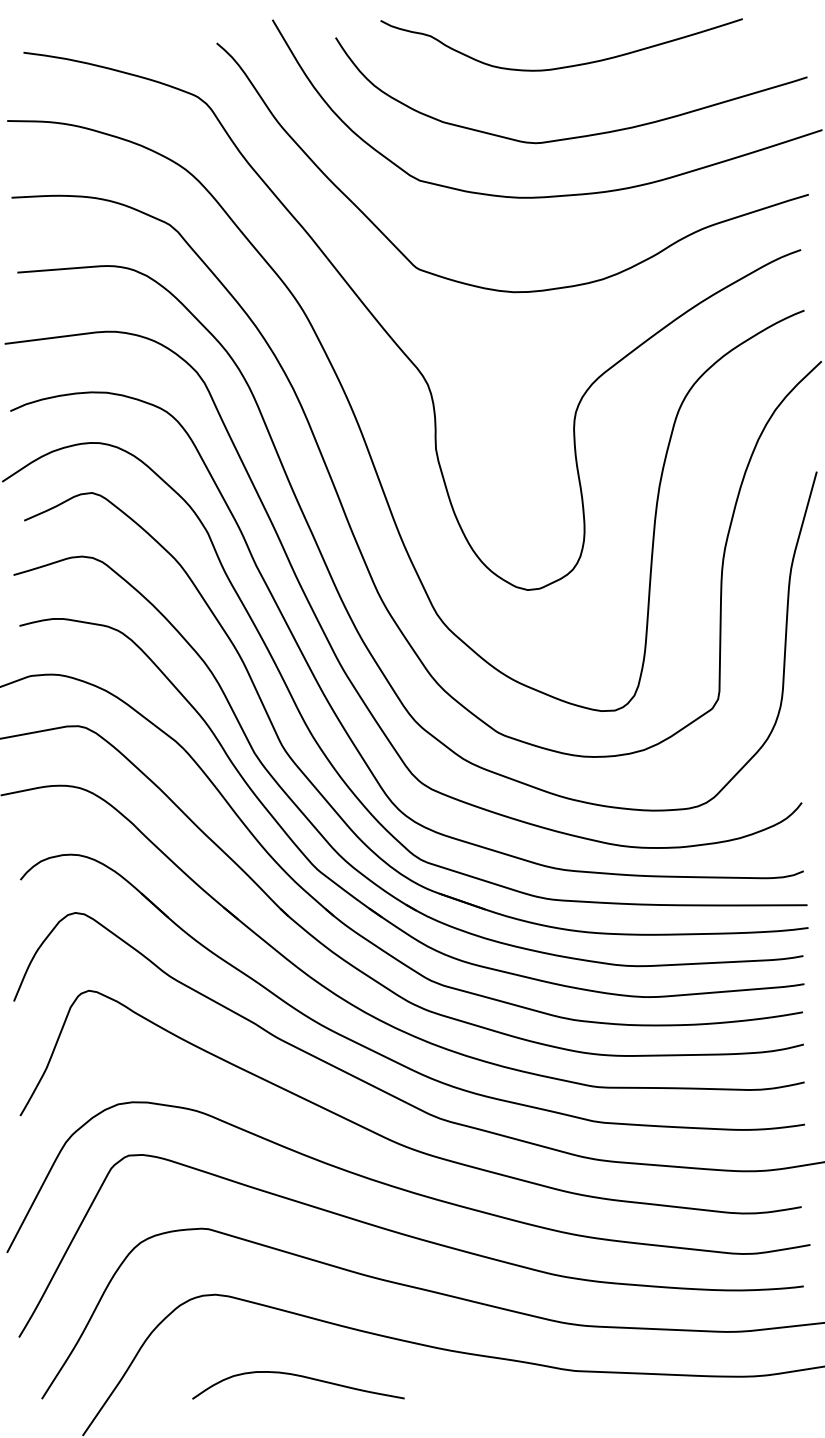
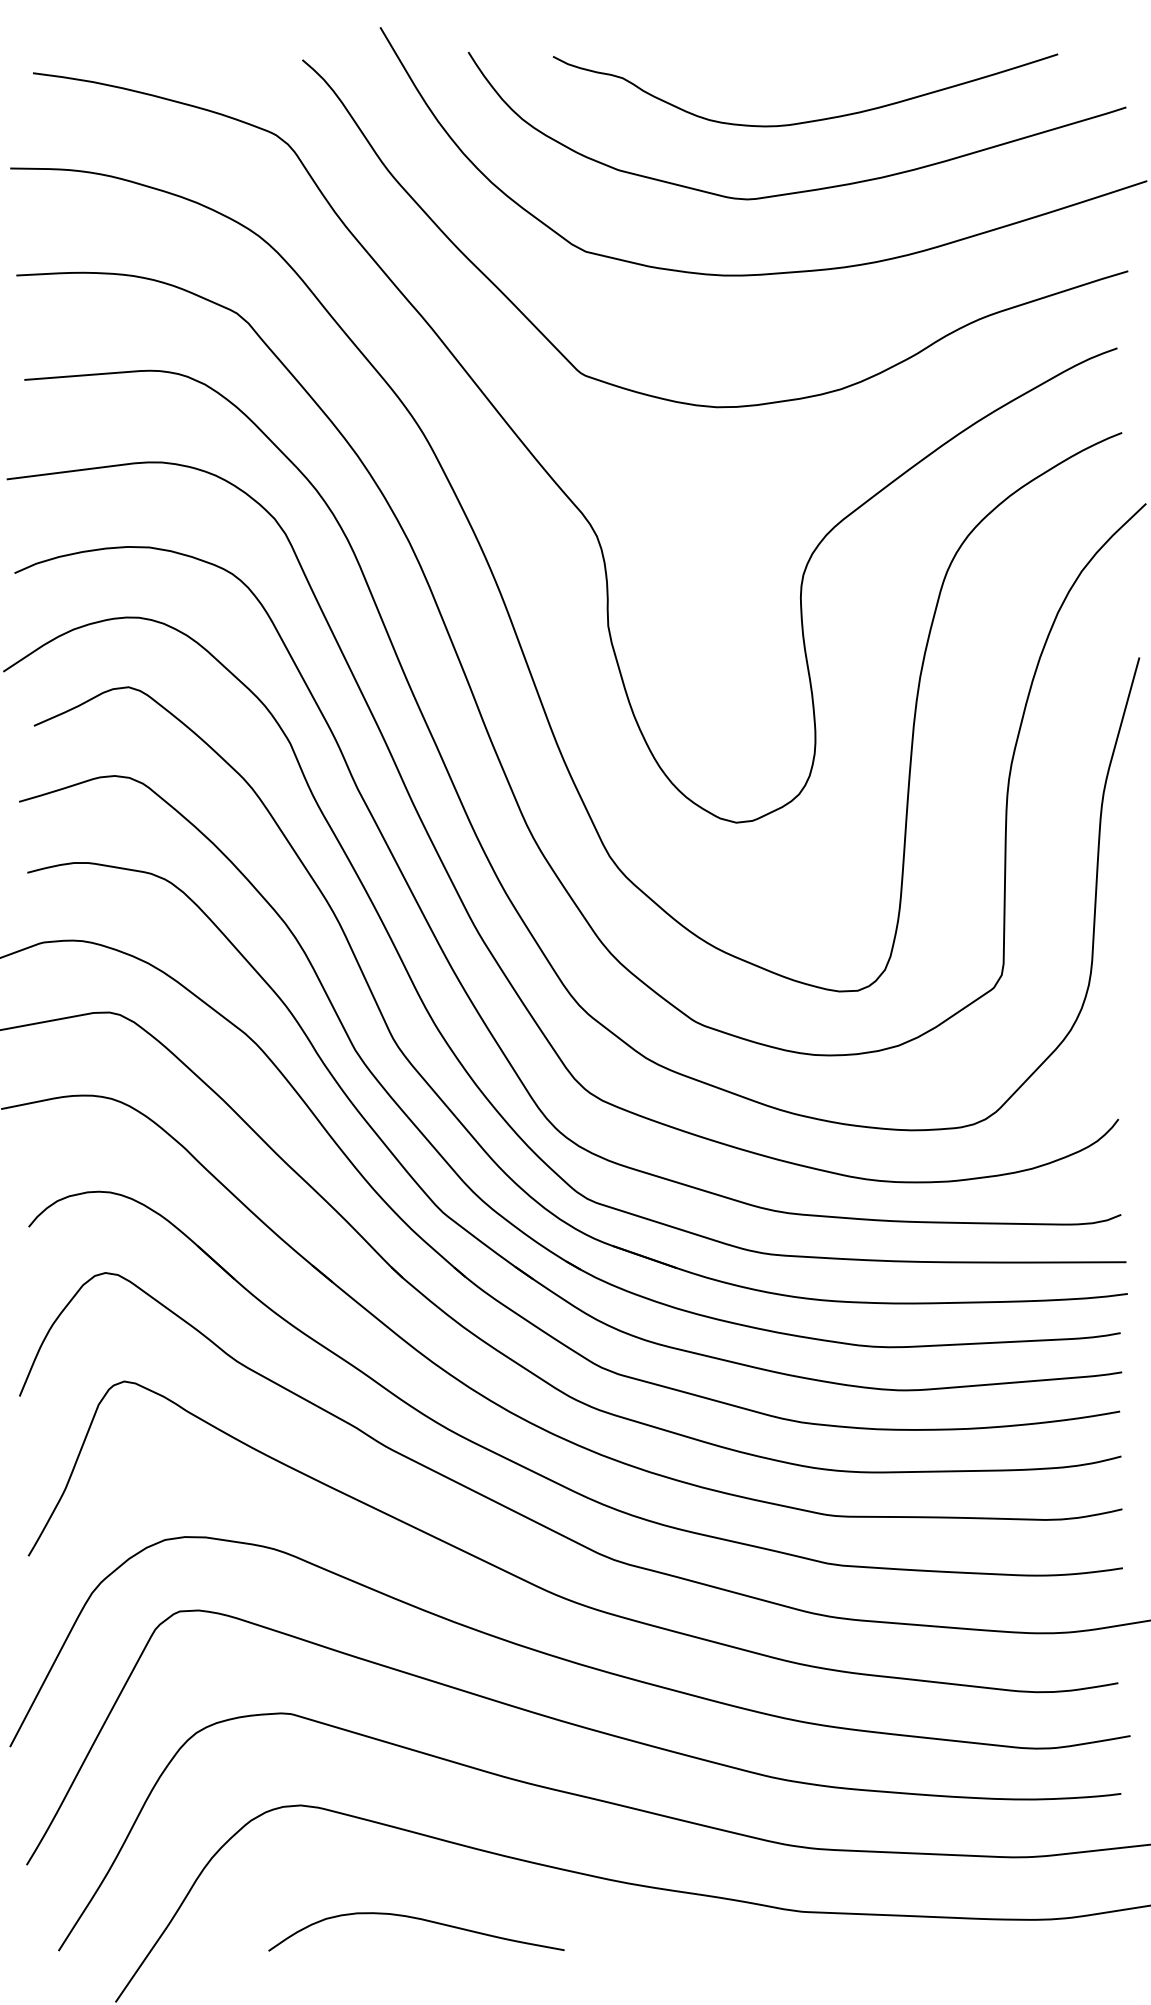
curve: (564, 66) -> (809, 120), moved

